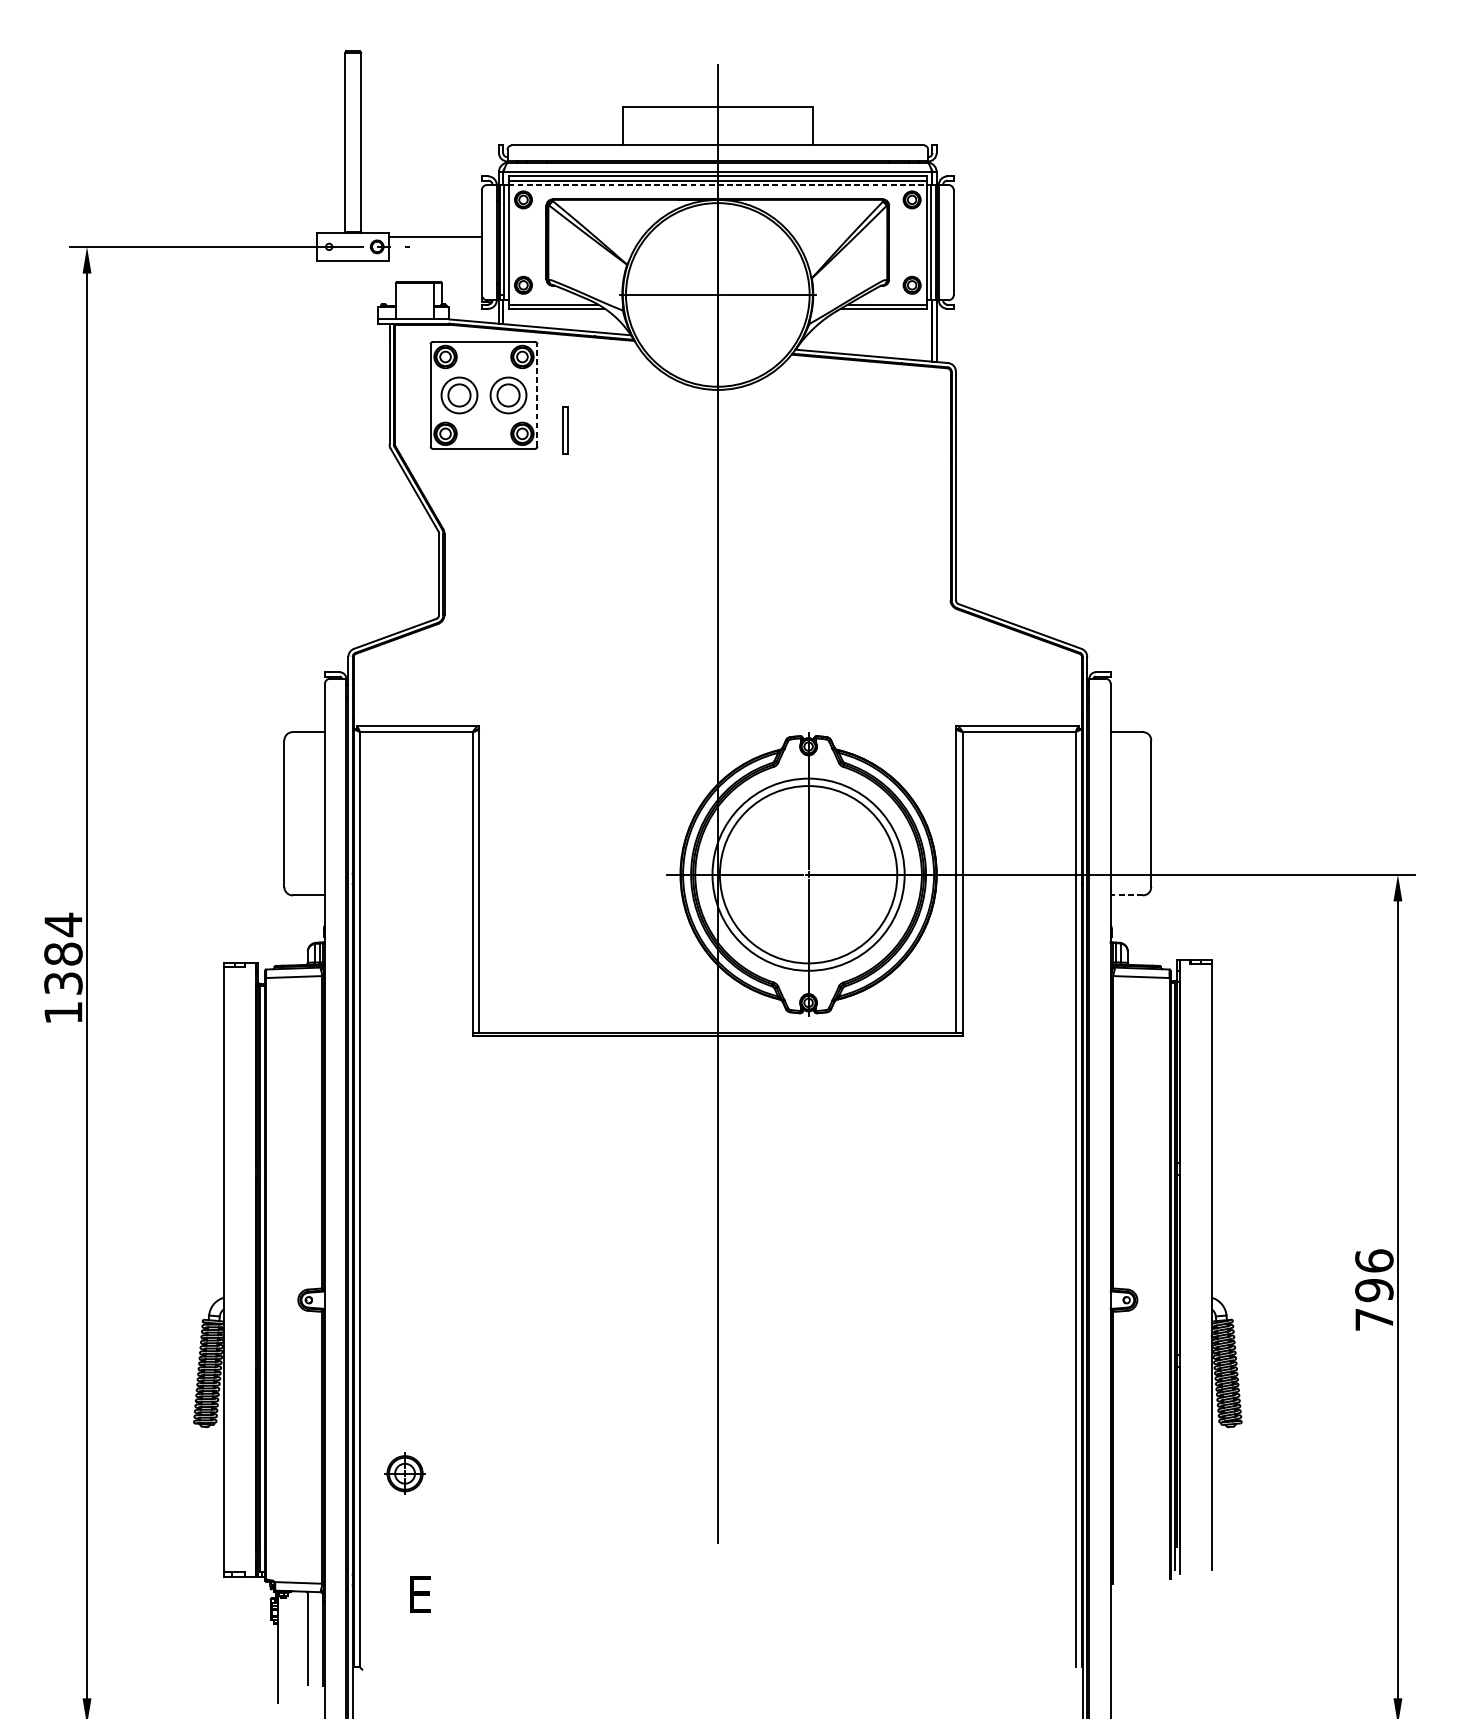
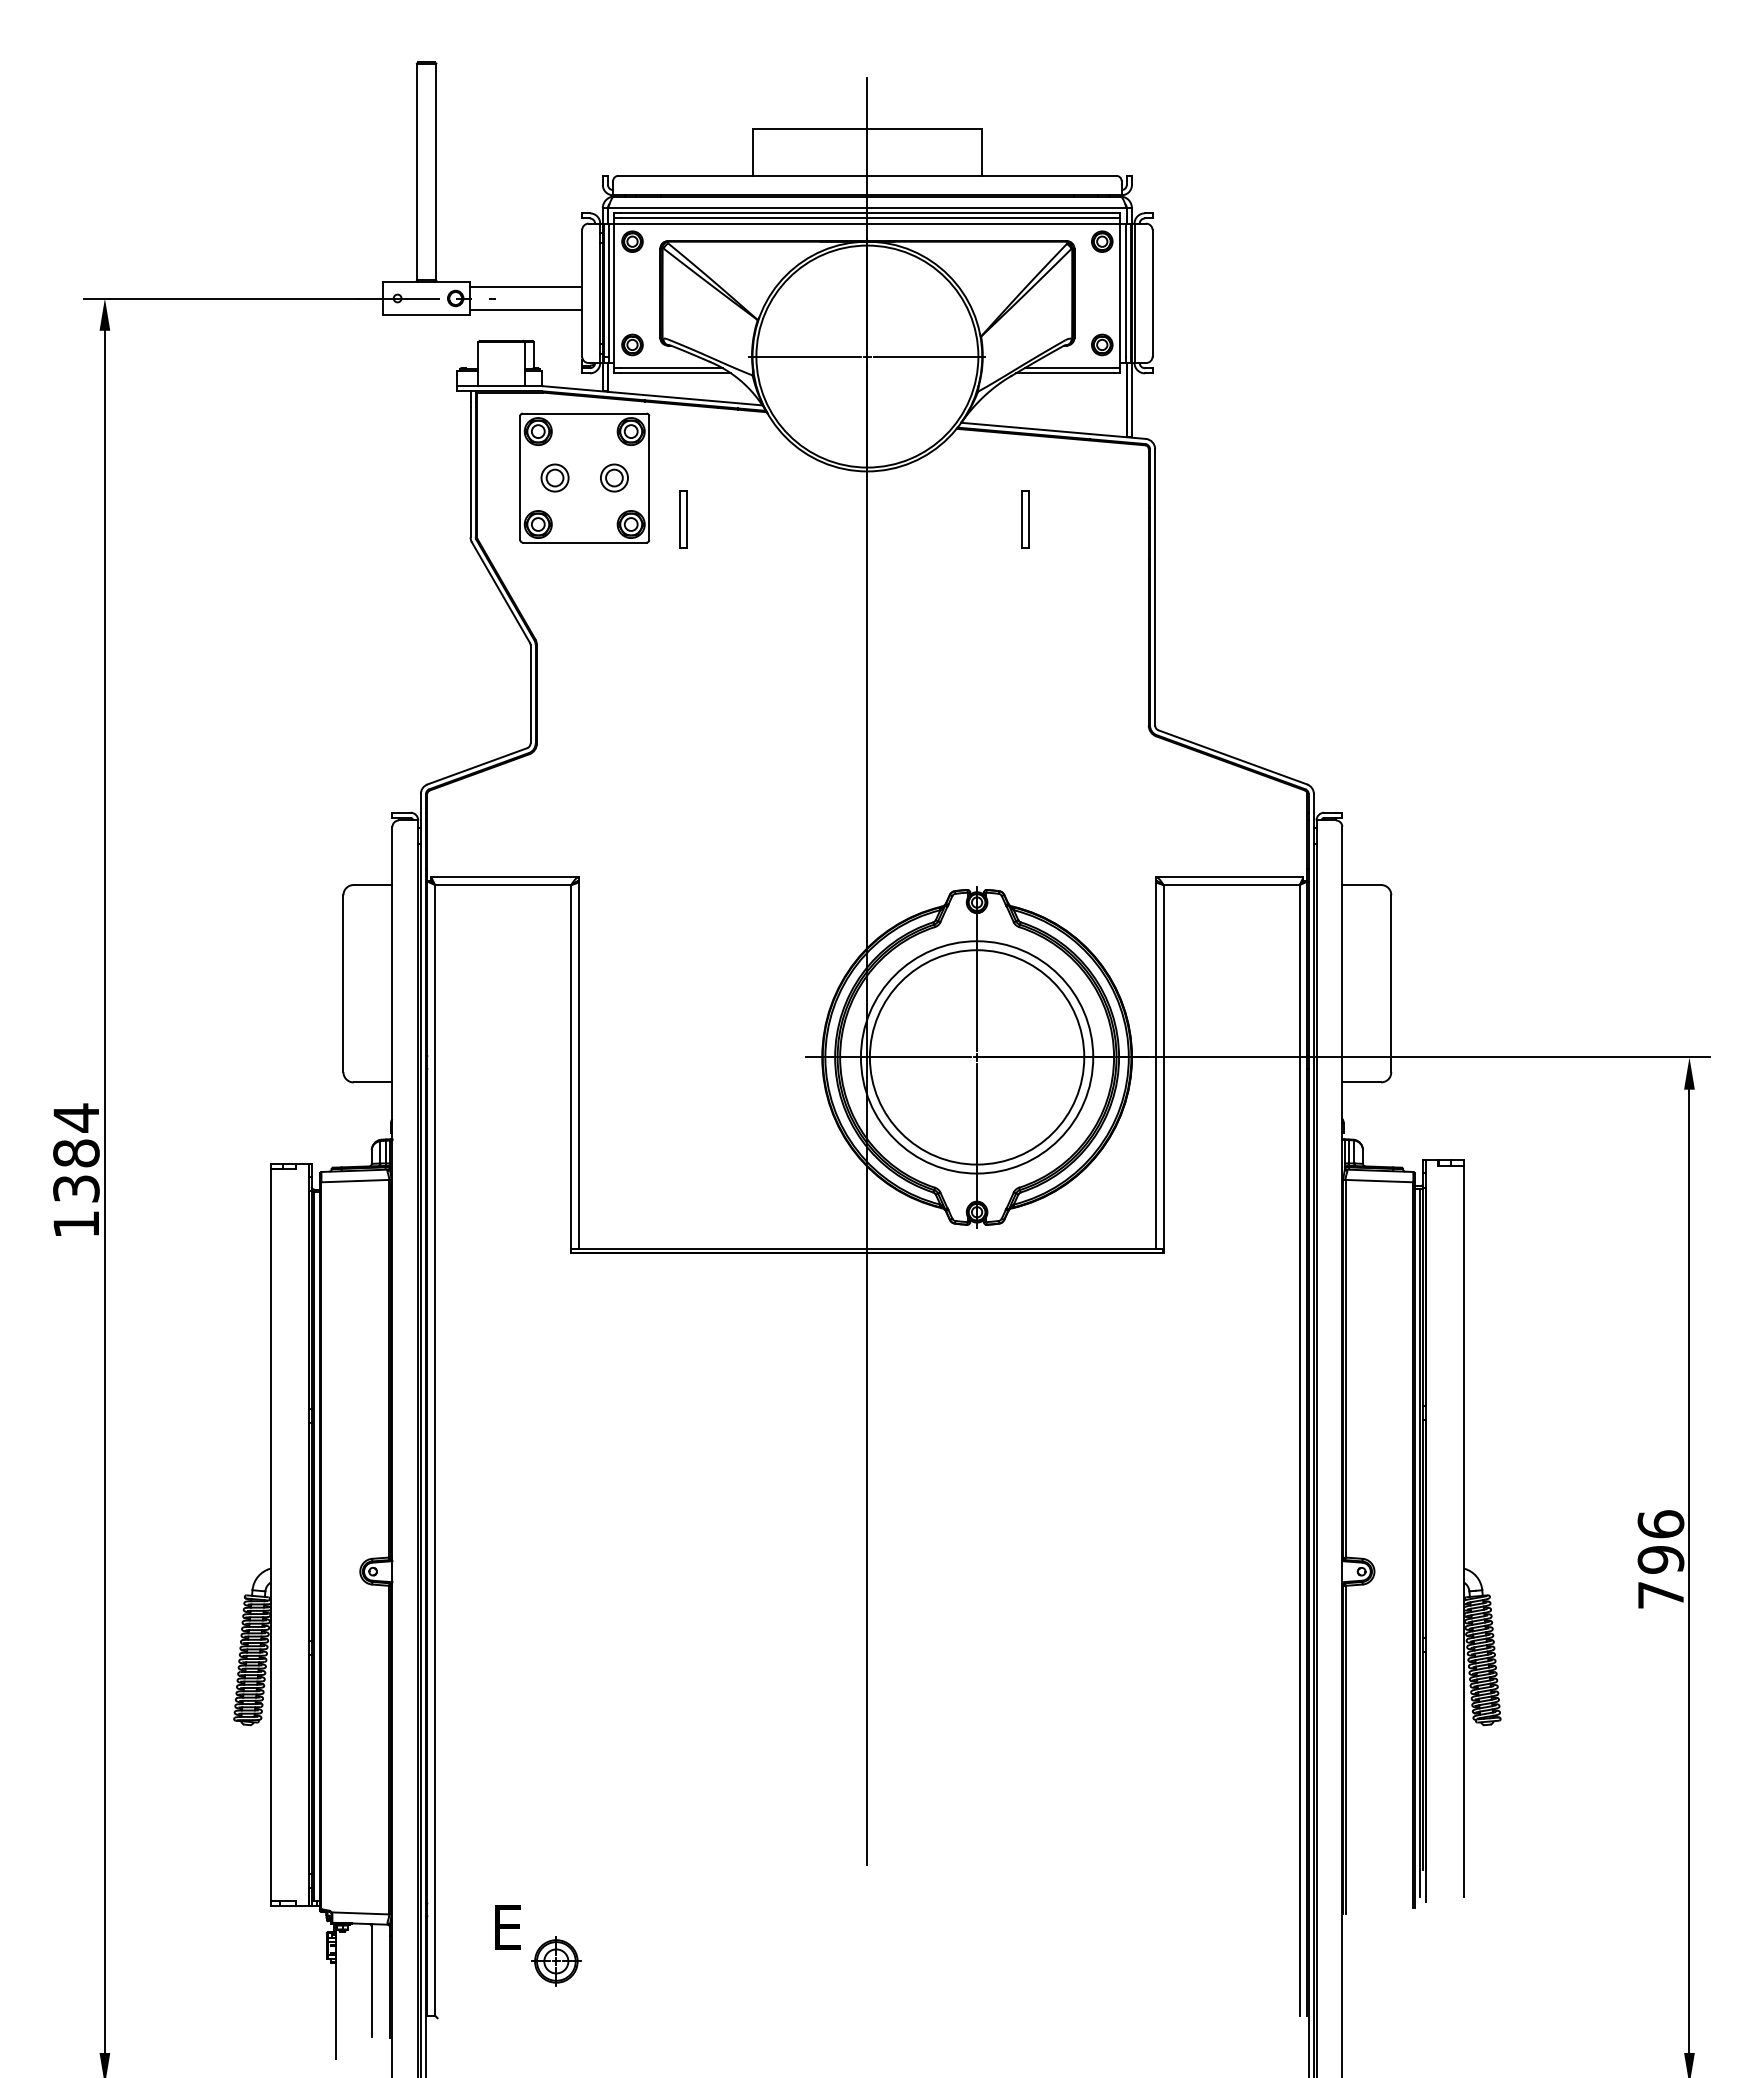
line: (717, 184) -> (867, 223), dashed -> solid
line: (434, 256) -> (525, 310), added
part: (458, 394) -> (554, 477), size x0.62
part: (508, 394) -> (614, 477), size x0.62
line: (537, 395) -> (649, 478), dashed -> solid
part: (848, 429) -> (1025, 519), added
line: (1126, 895) -> (1361, 1082), dashed -> solid
part: (405, 1473) -> (556, 1961), moved

